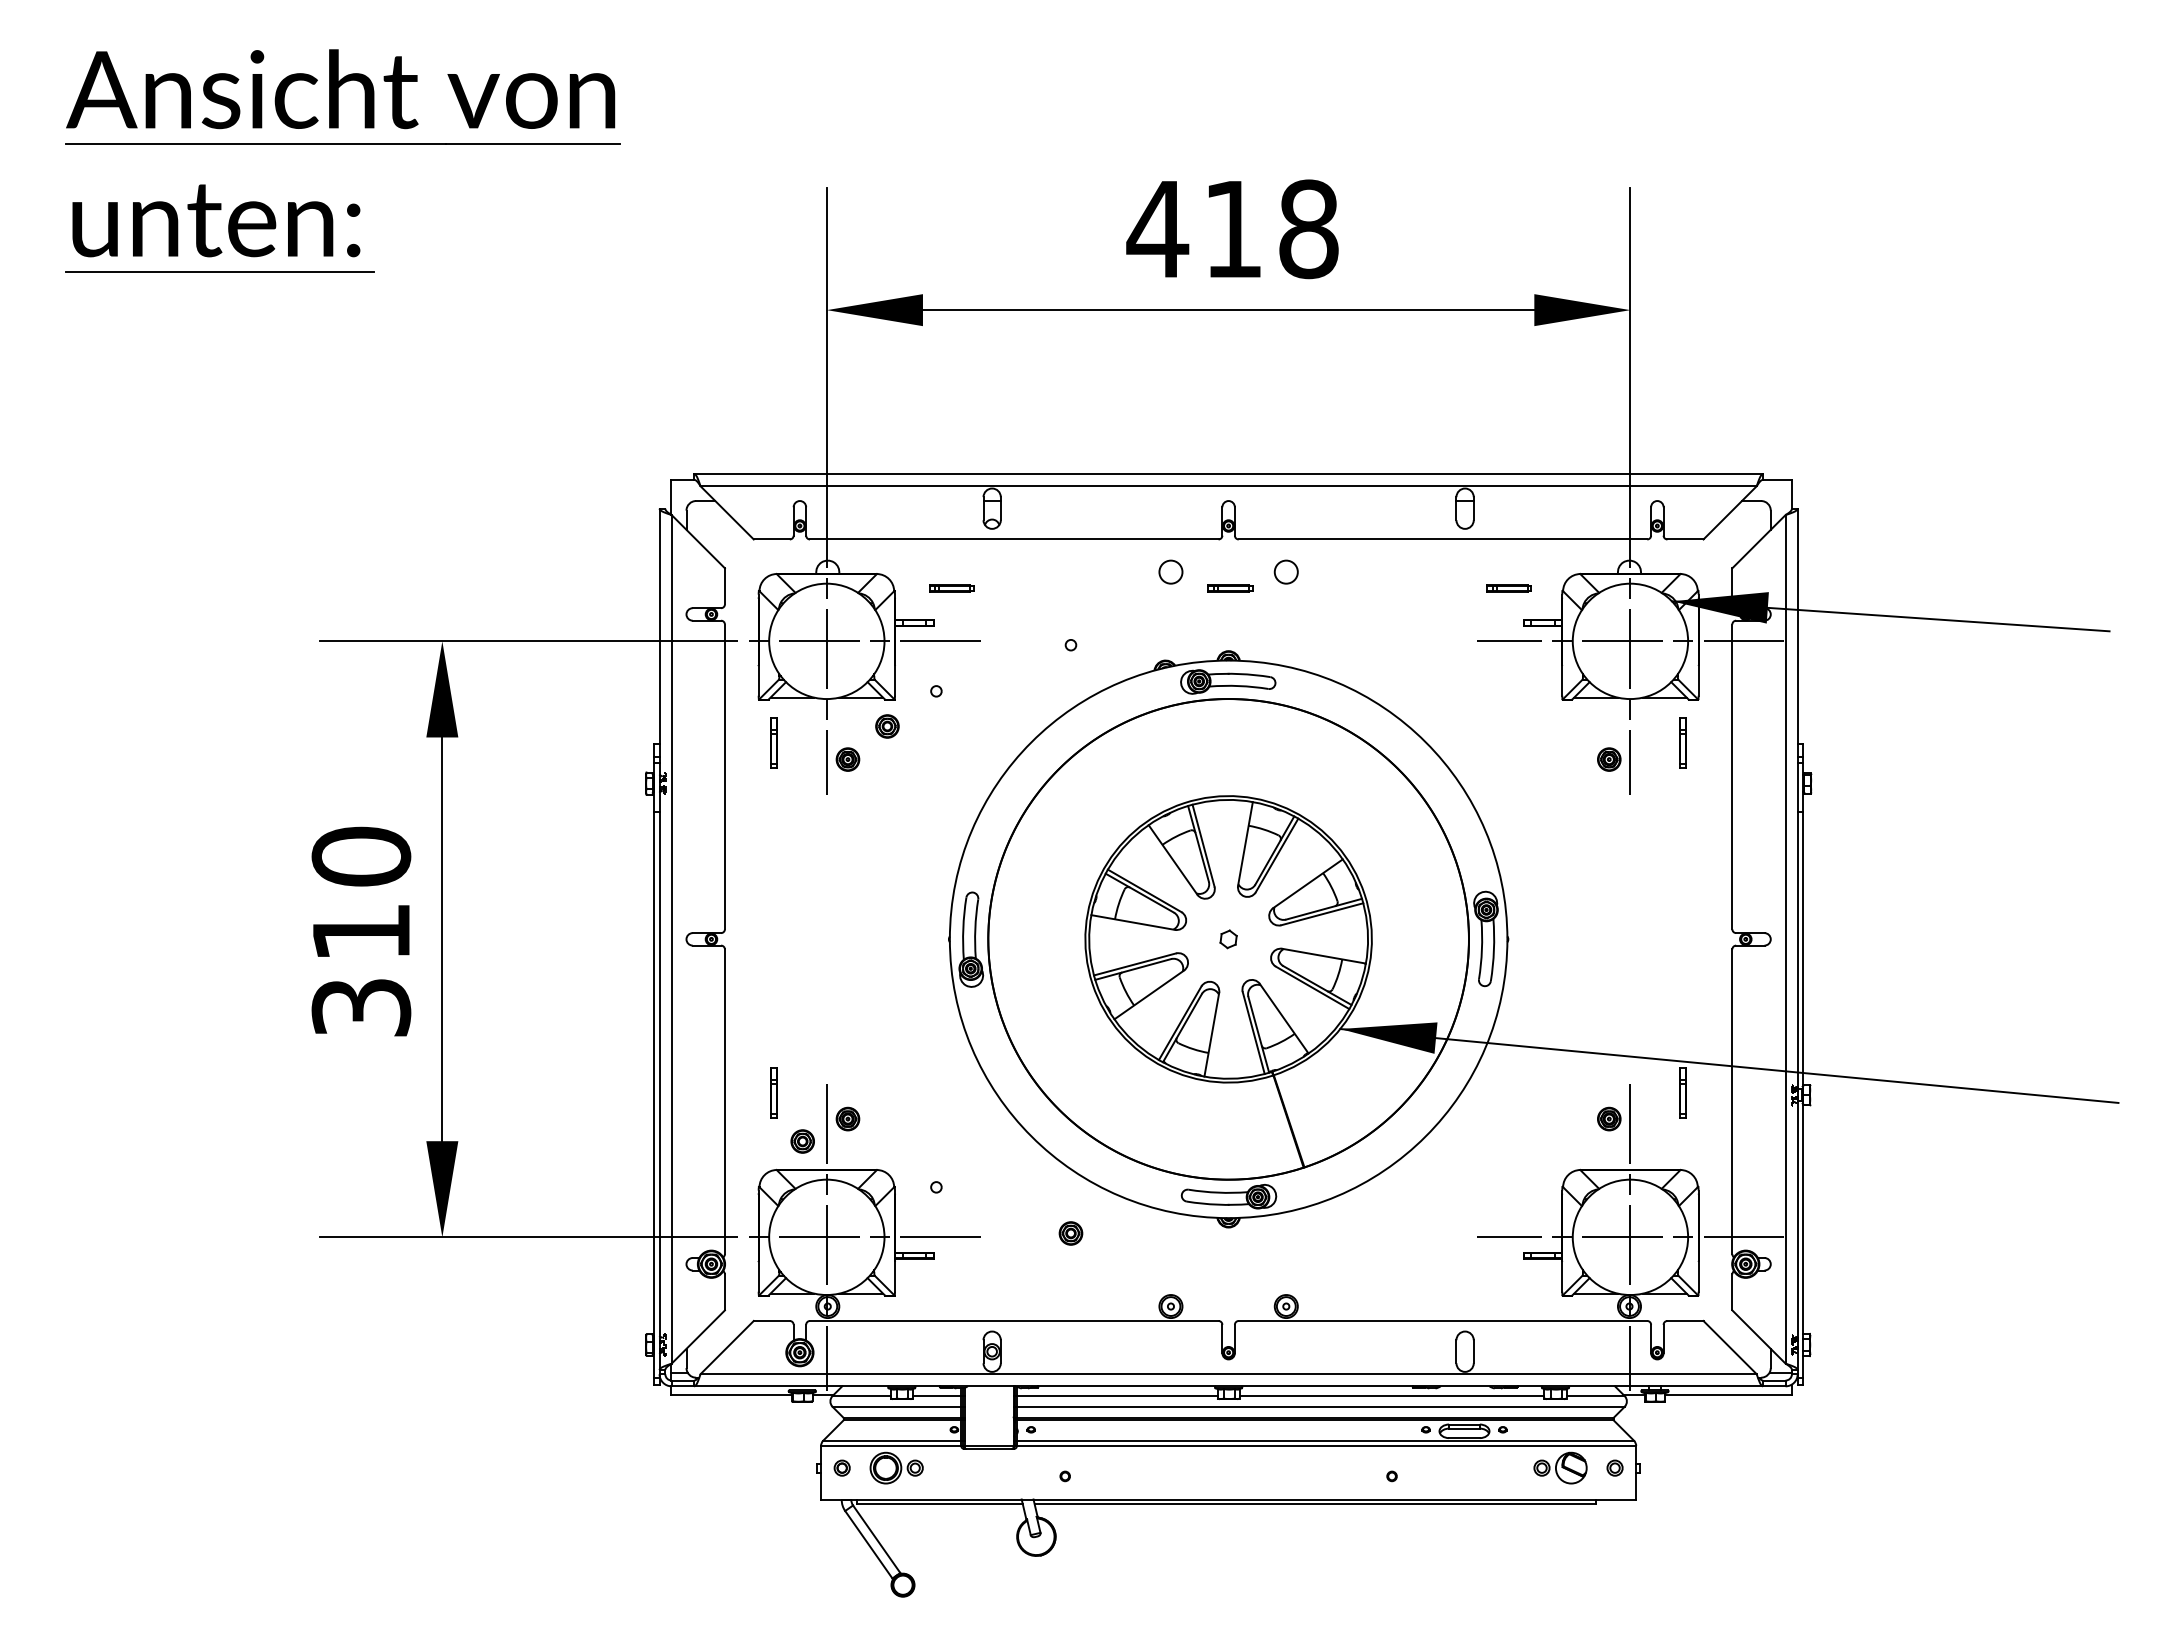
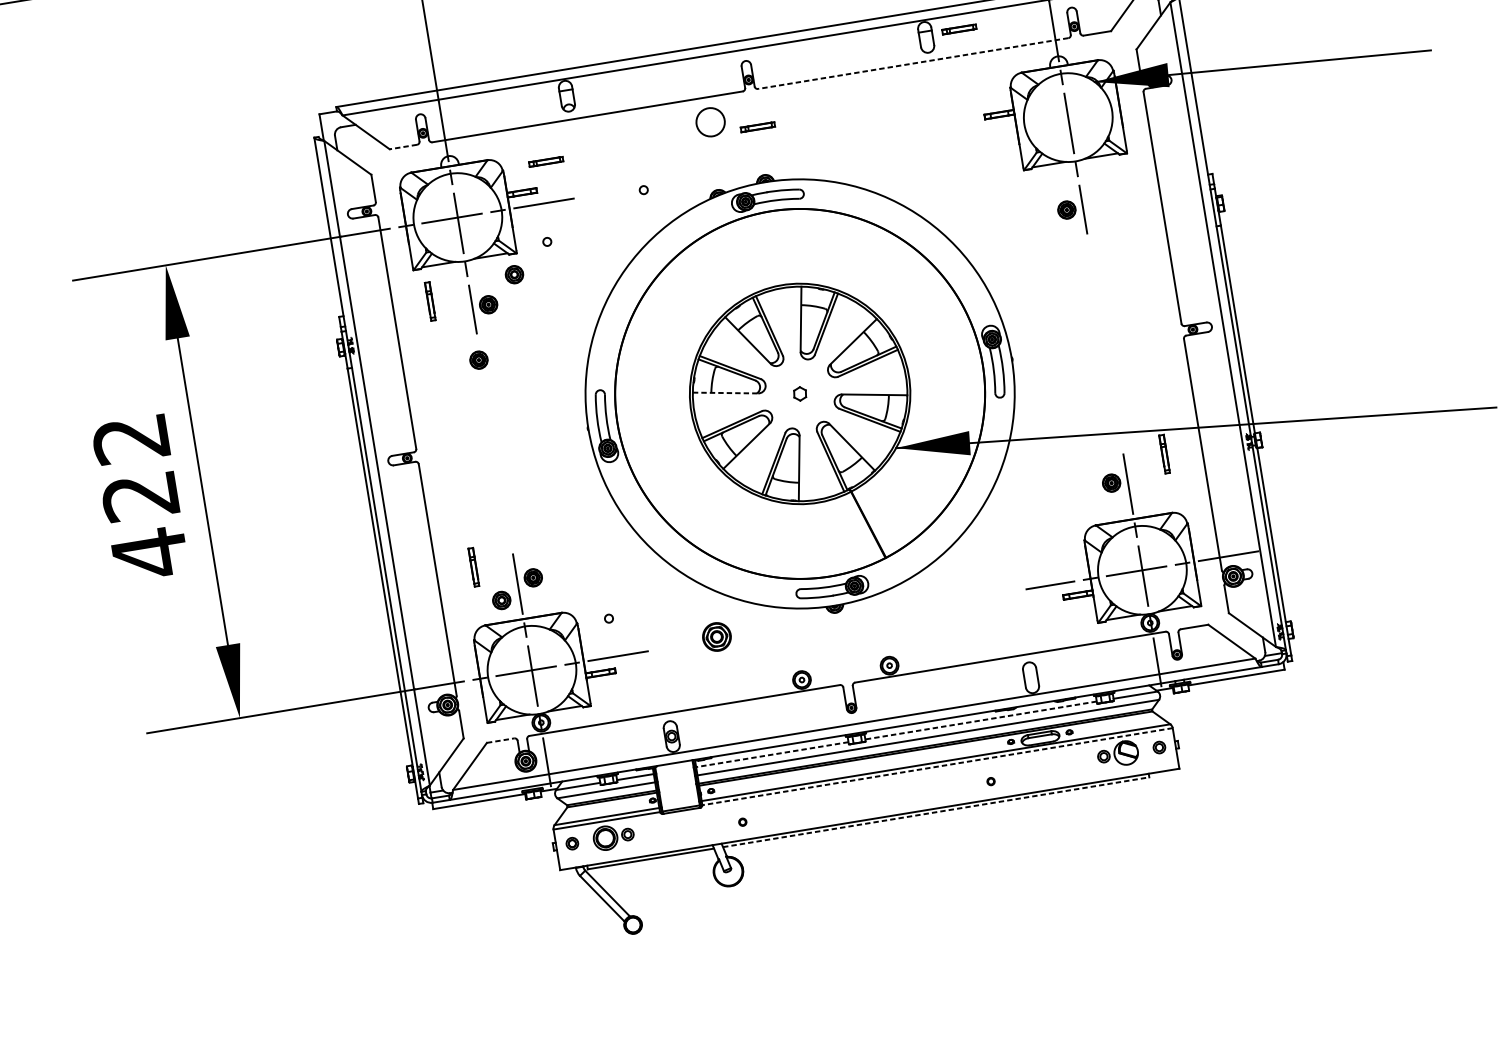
line: (771, 539) -> (403, 147), solid -> dashed
line: (1442, 539) -> (912, 63), solid -> dashed
circle: (1170, 571) -> (710, 121), size x1.6
circle: (1285, 571) -> (797, 107), removed
part: (1508, 588) -> (958, 29), moved
line: (1630, 641) -> (1068, 117), removed
part: (1682, 742) -> (1120, 187), removed
part: (823, 828) -> (478, 360), added
line: (1133, 922) -> (725, 392), solid -> dashed
text: (361, 932) -> (140, 496), 310 -> 422
part: (1070, 1233) -> (716, 637), size x1.6
line: (772, 1320) -> (501, 740), solid -> dashed
line: (1116, 1395) -> (771, 754), solid -> dashed
line: (1391, 1395) -> (980, 720), solid -> dashed
line: (1326, 1446) -> (937, 767), solid -> dashed
line: (1315, 1504) -> (936, 812), solid -> dashed

